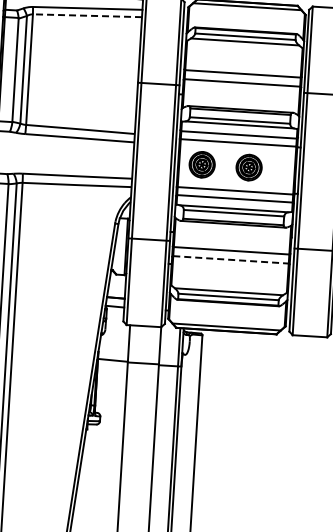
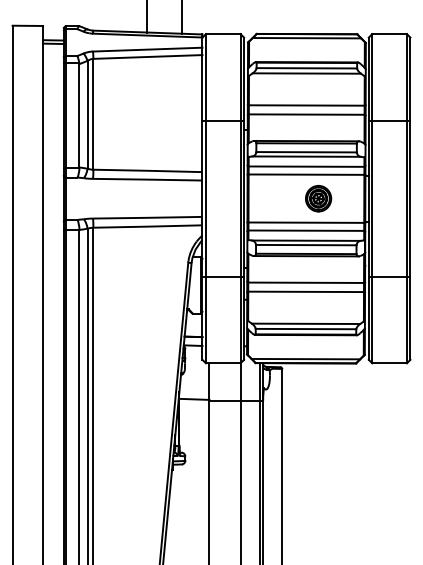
line: (87, 15) -> (147, 56), dashed -> solid
part: (202, 164) -> (271, 198), removed
line: (231, 259) -> (306, 291), dashed -> solid

